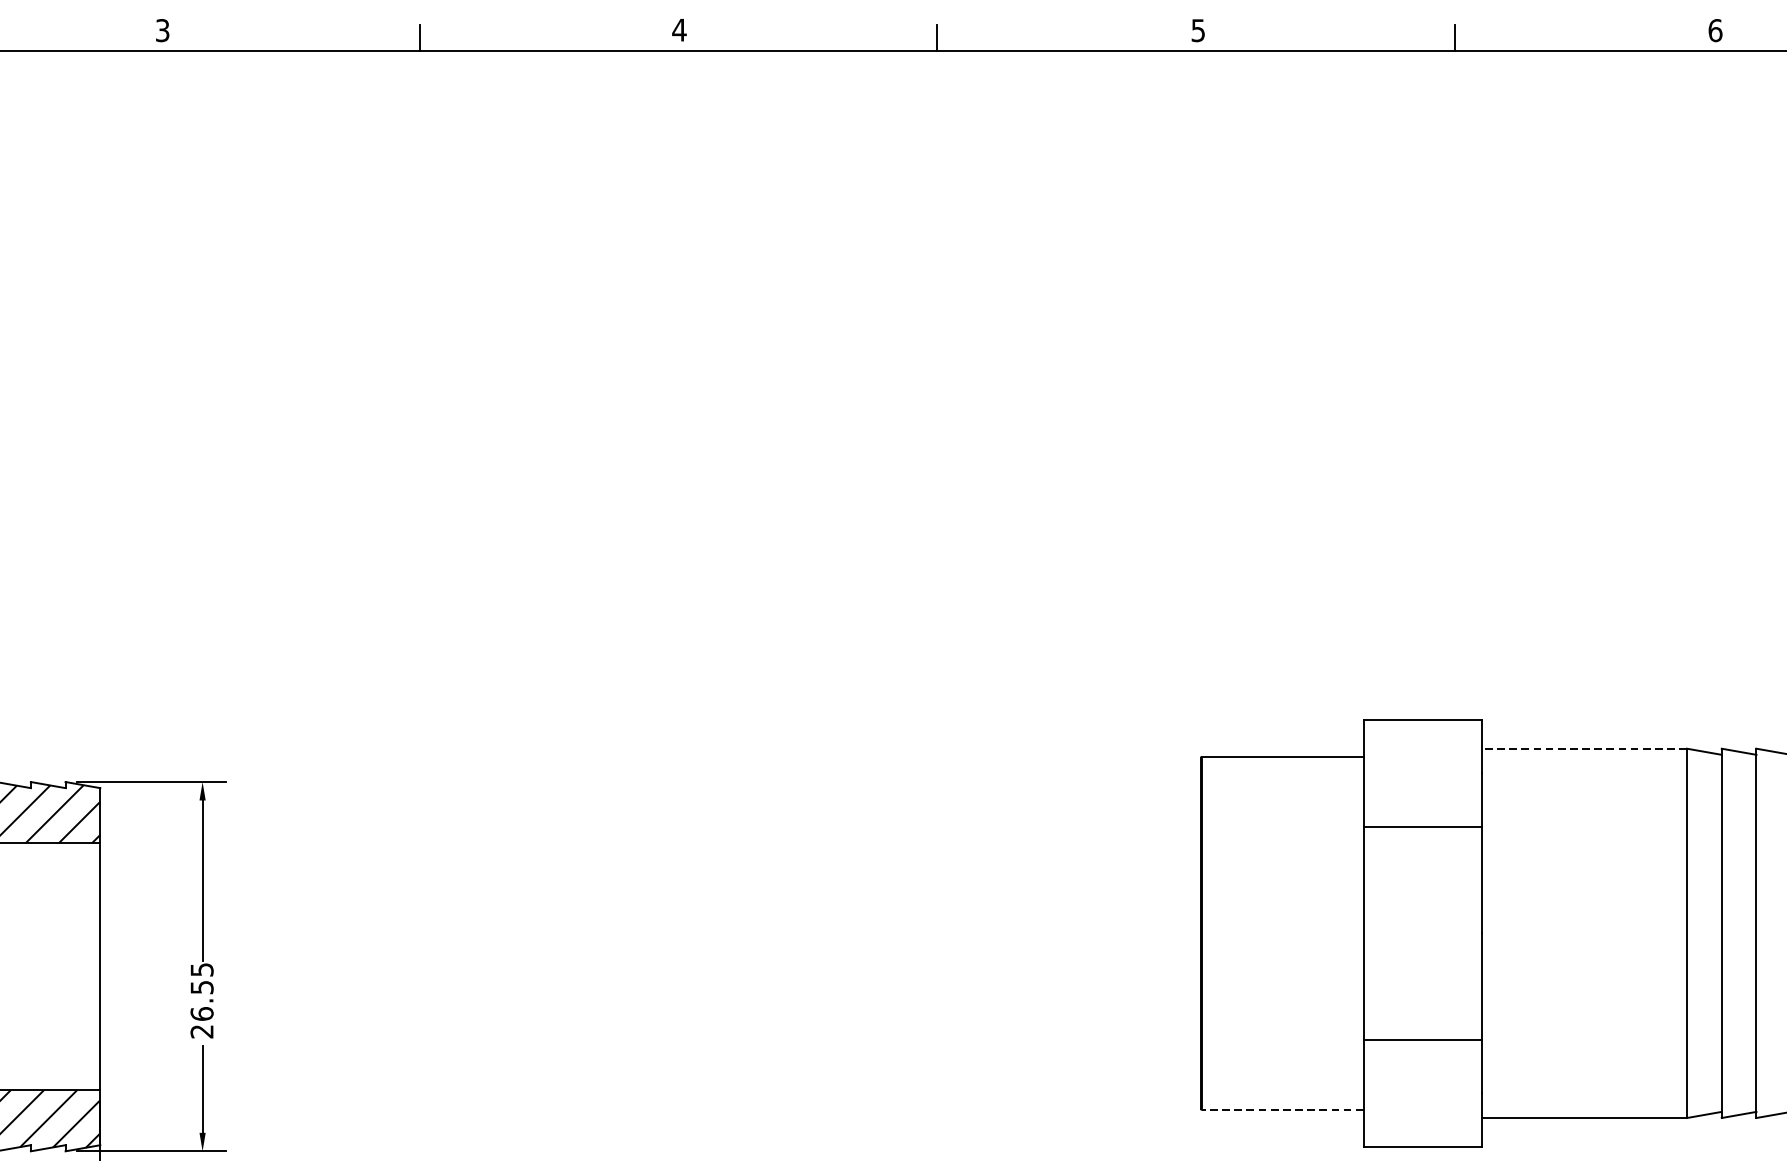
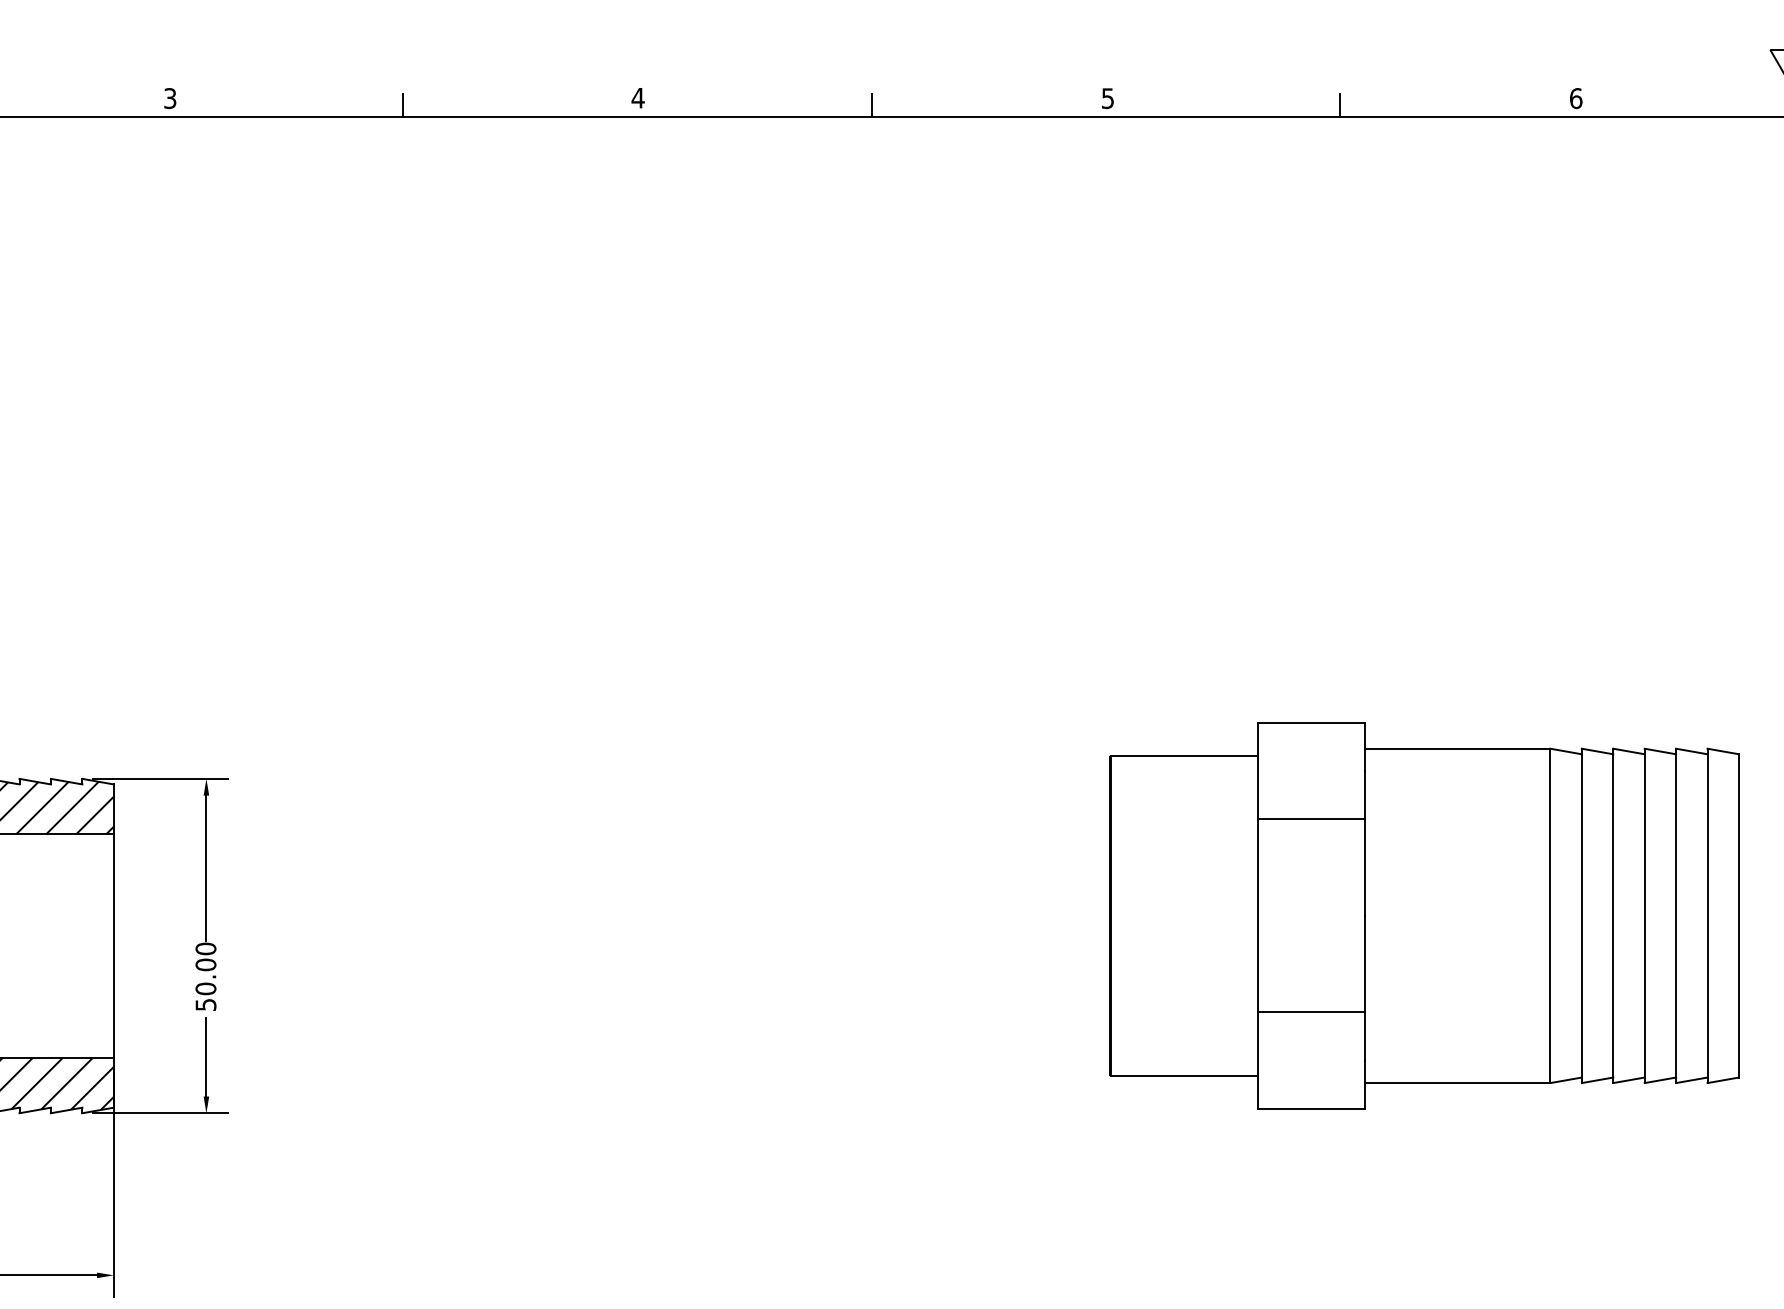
line: (1584, 748) -> (1457, 748), dashed -> solid
text: (201, 1000) -> (205, 976), 26.55 -> 50.00
line: (1281, 1109) -> (1183, 1075), dashed -> solid

